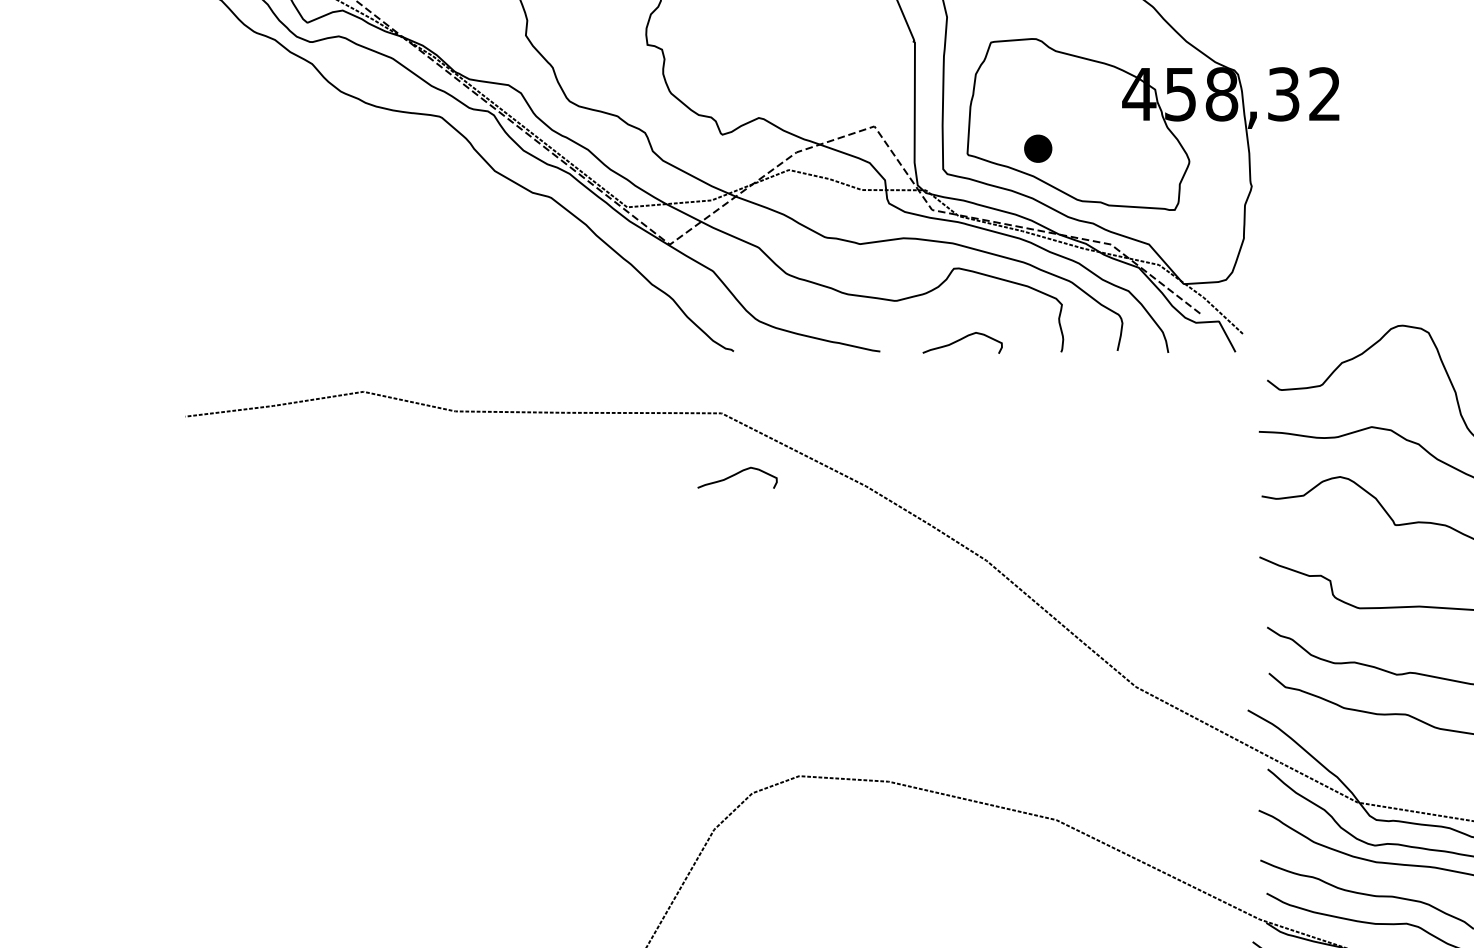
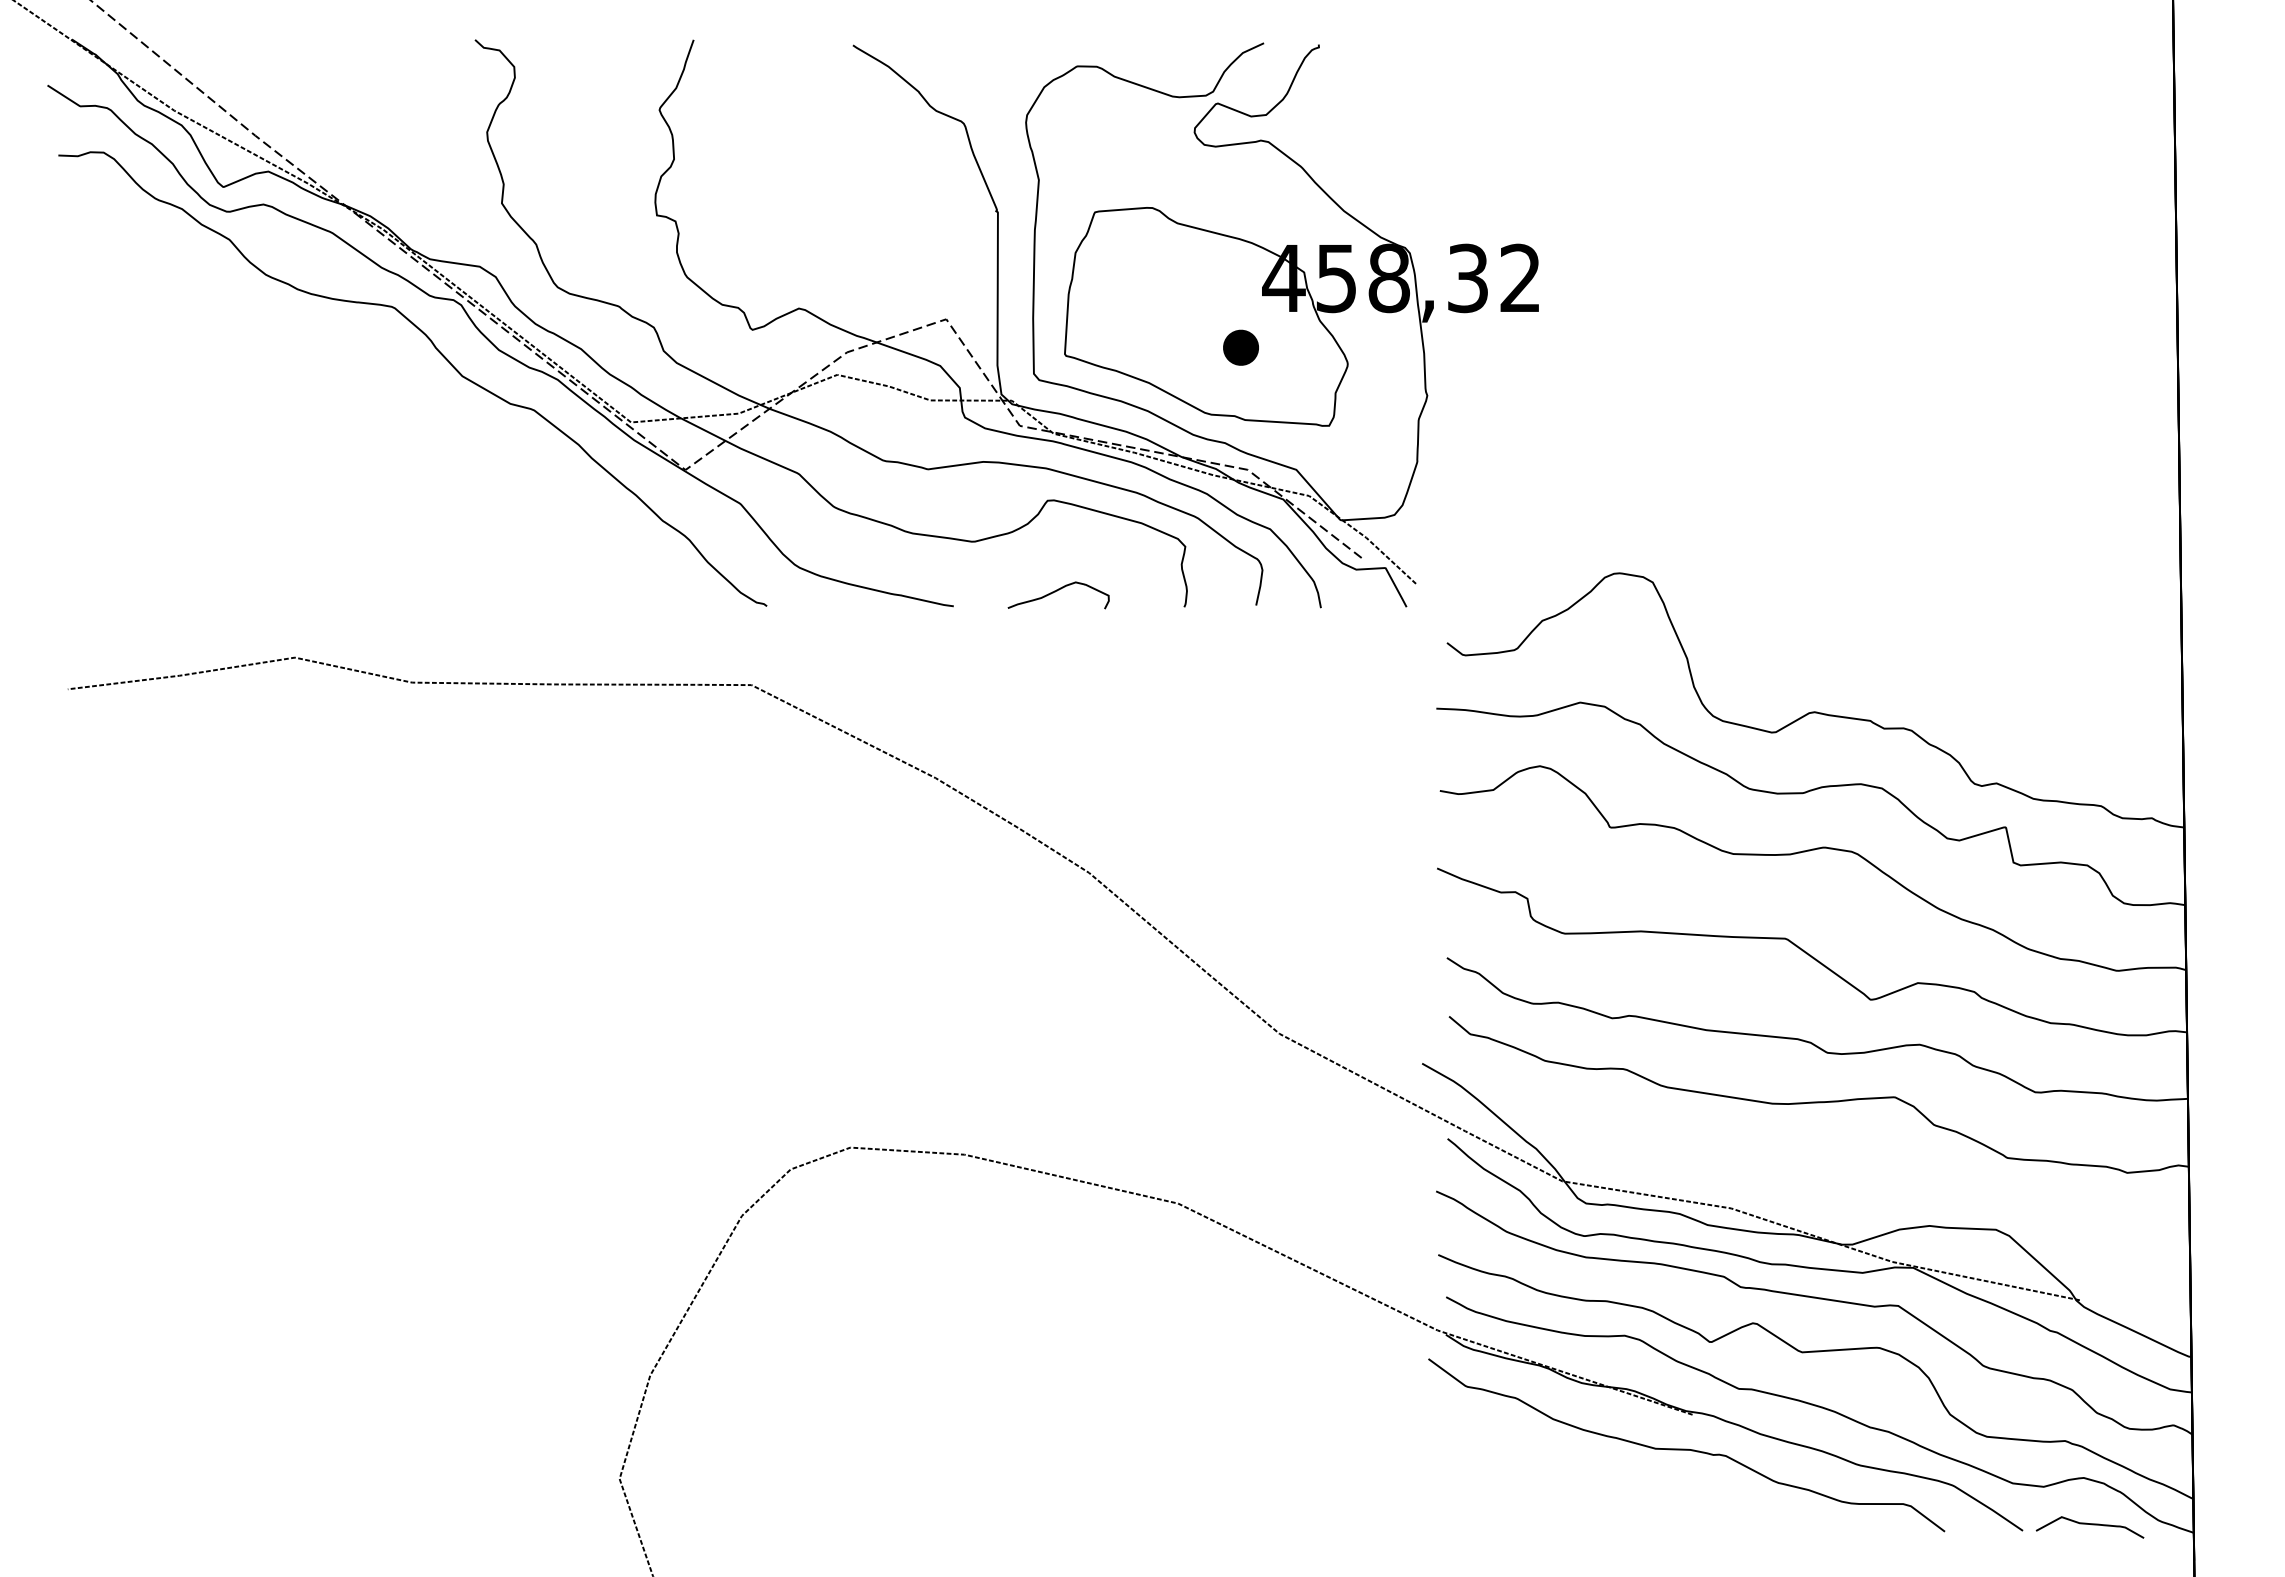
part: (1037, 148) -> (1240, 347), moved
curve: (736, 474) -> (770, 763), removed

